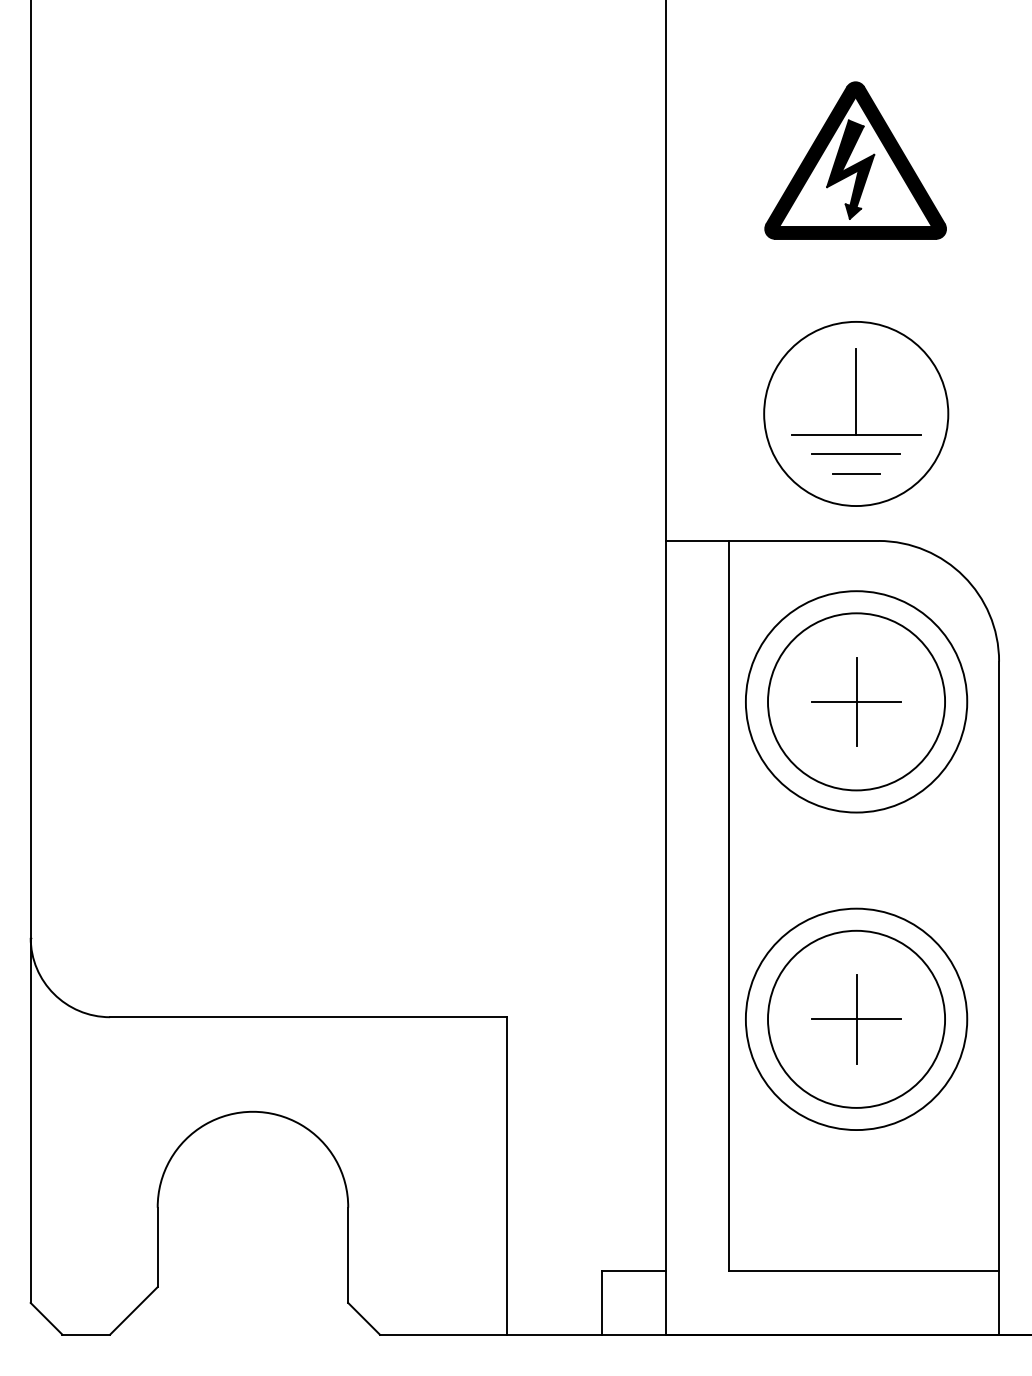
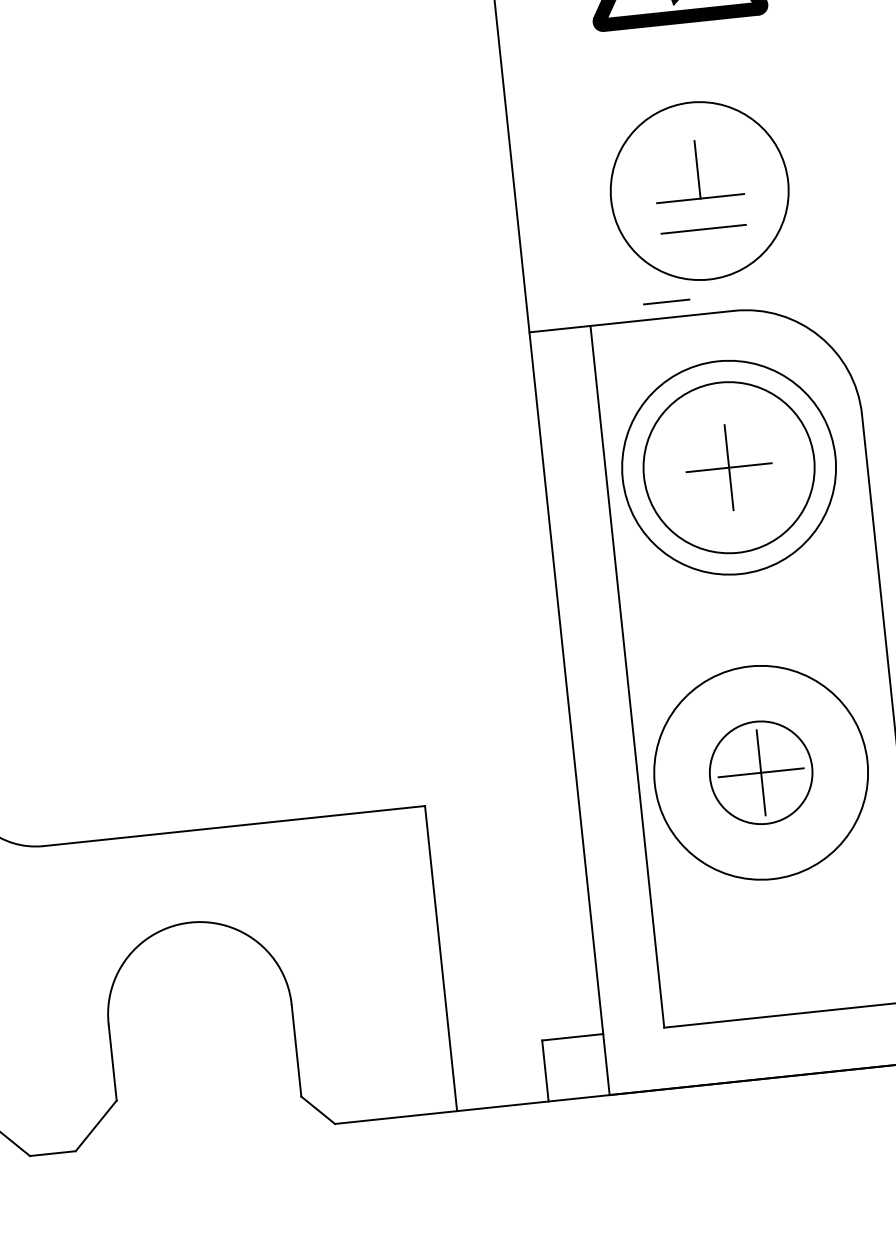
part: (856, 391) -> (697, 169), size x0.7
line: (856, 473) -> (666, 301), moved
circle: (856, 1018) -> (761, 771), size x0.6

